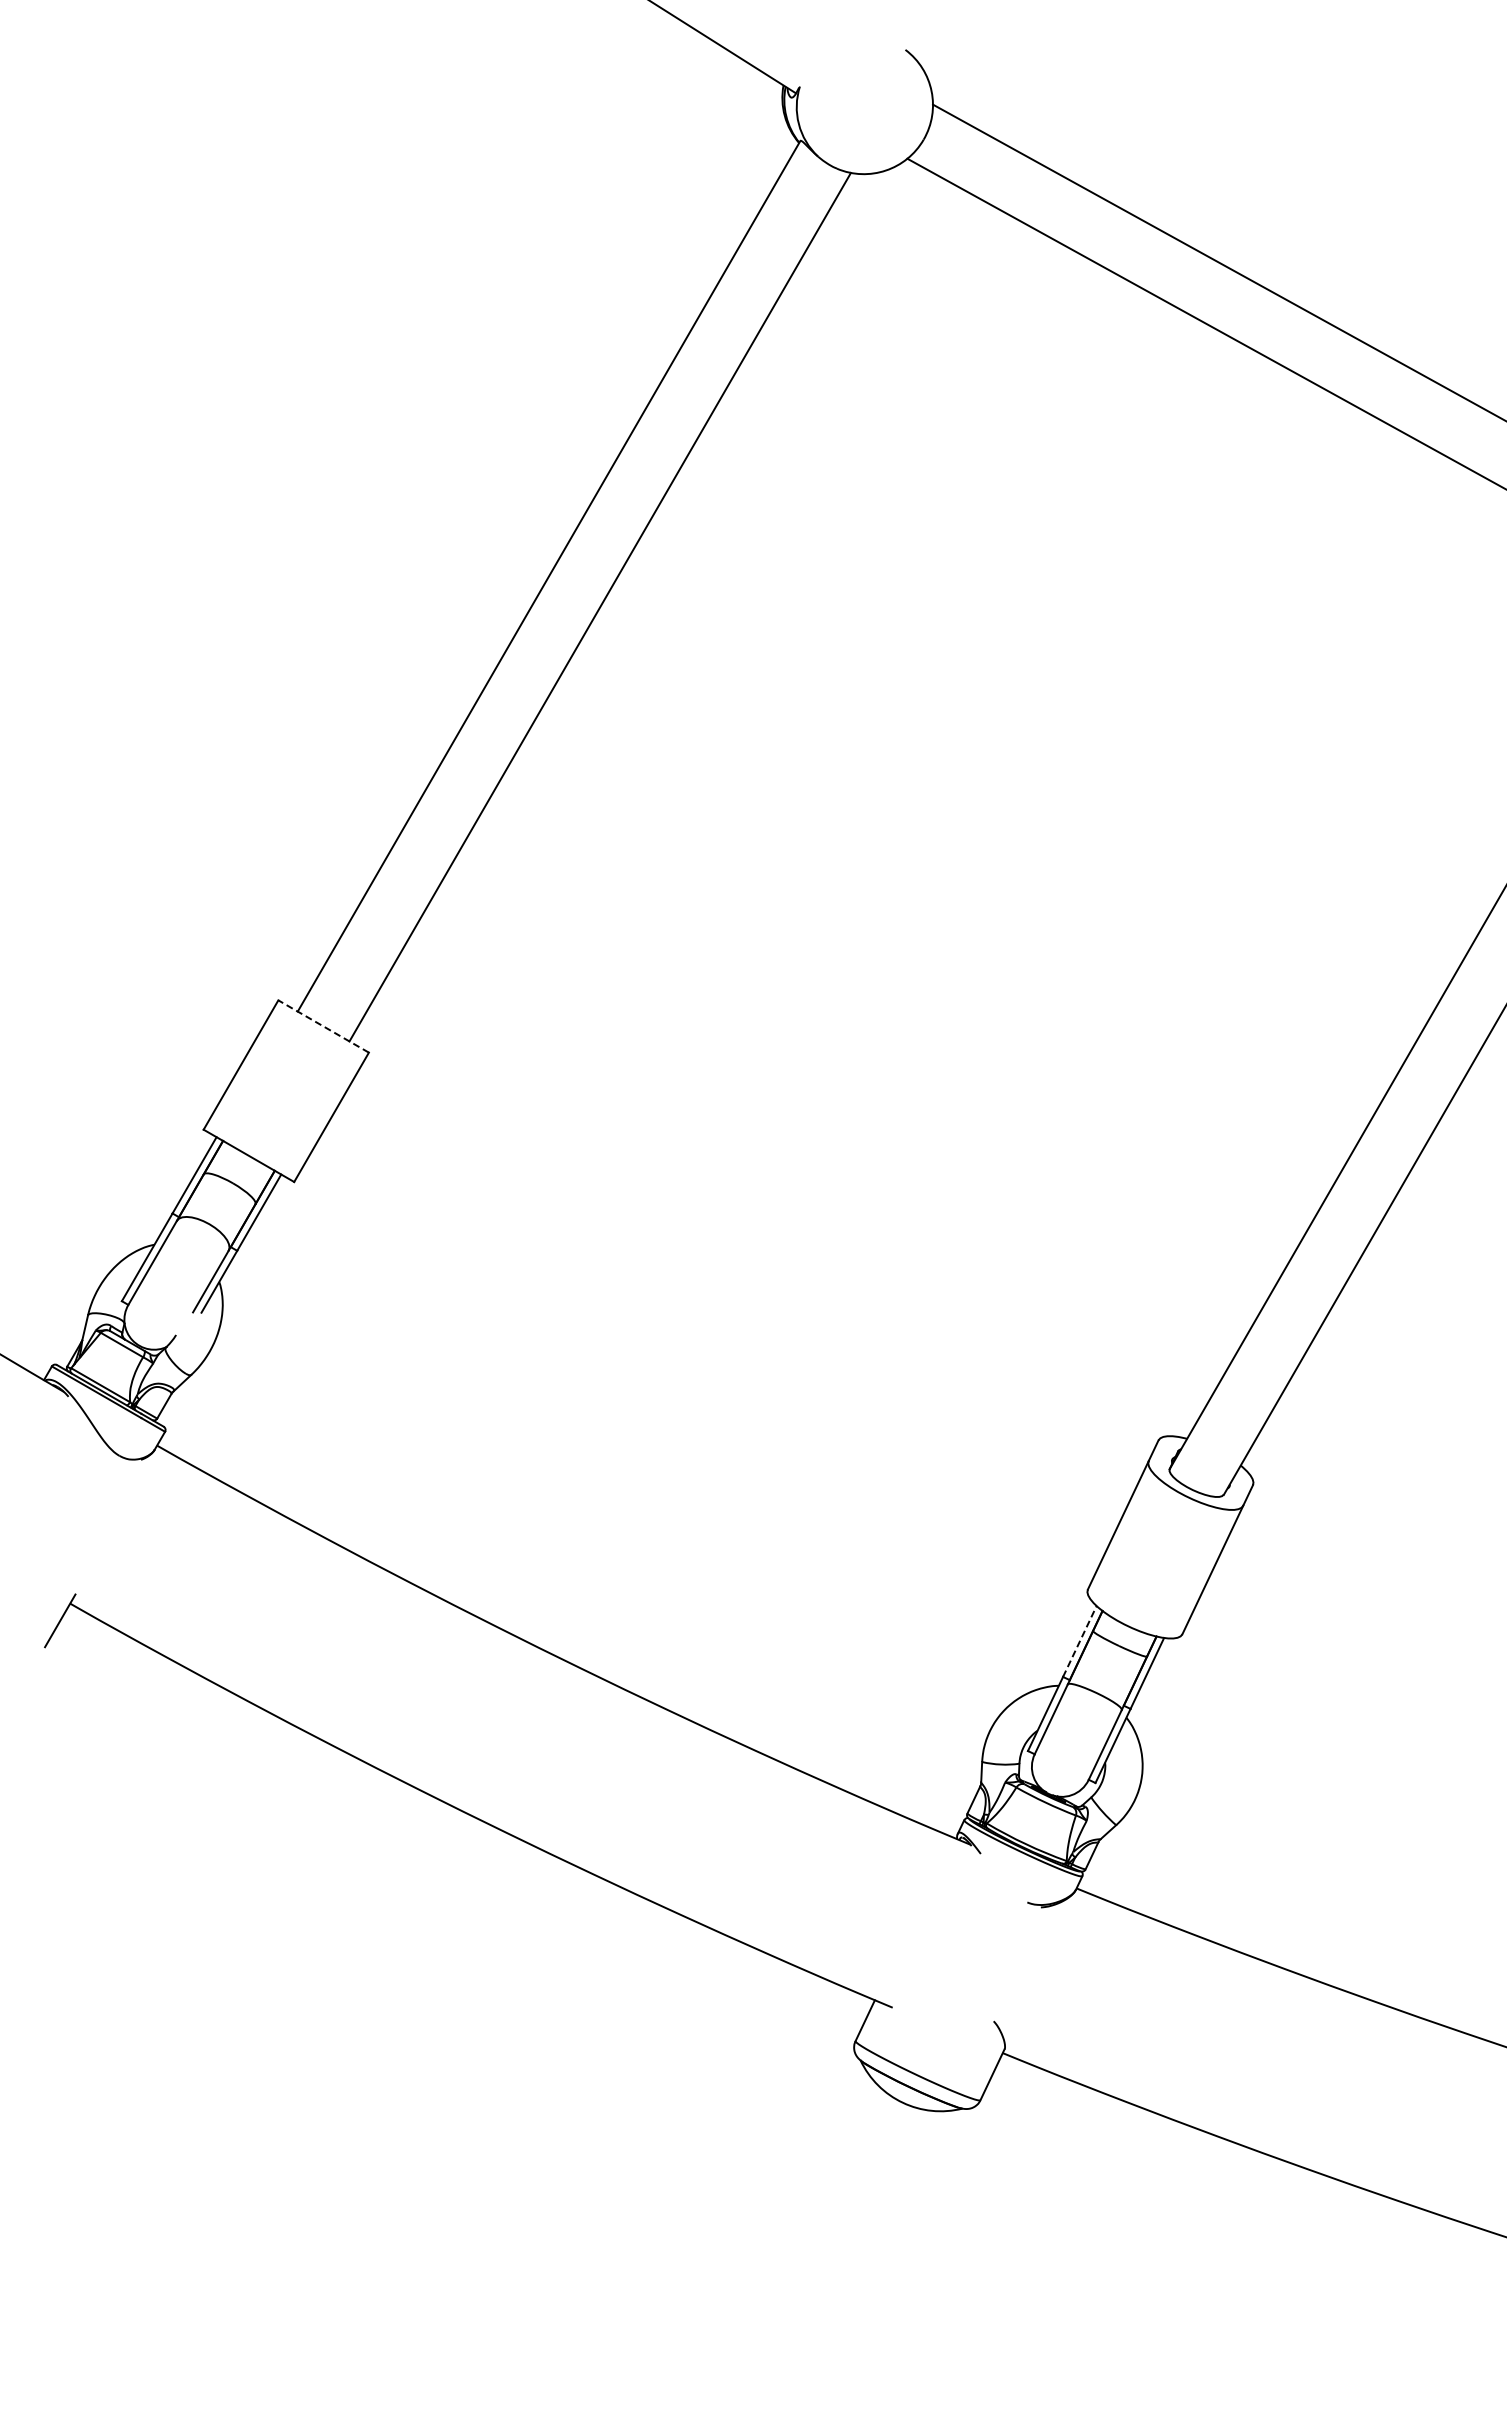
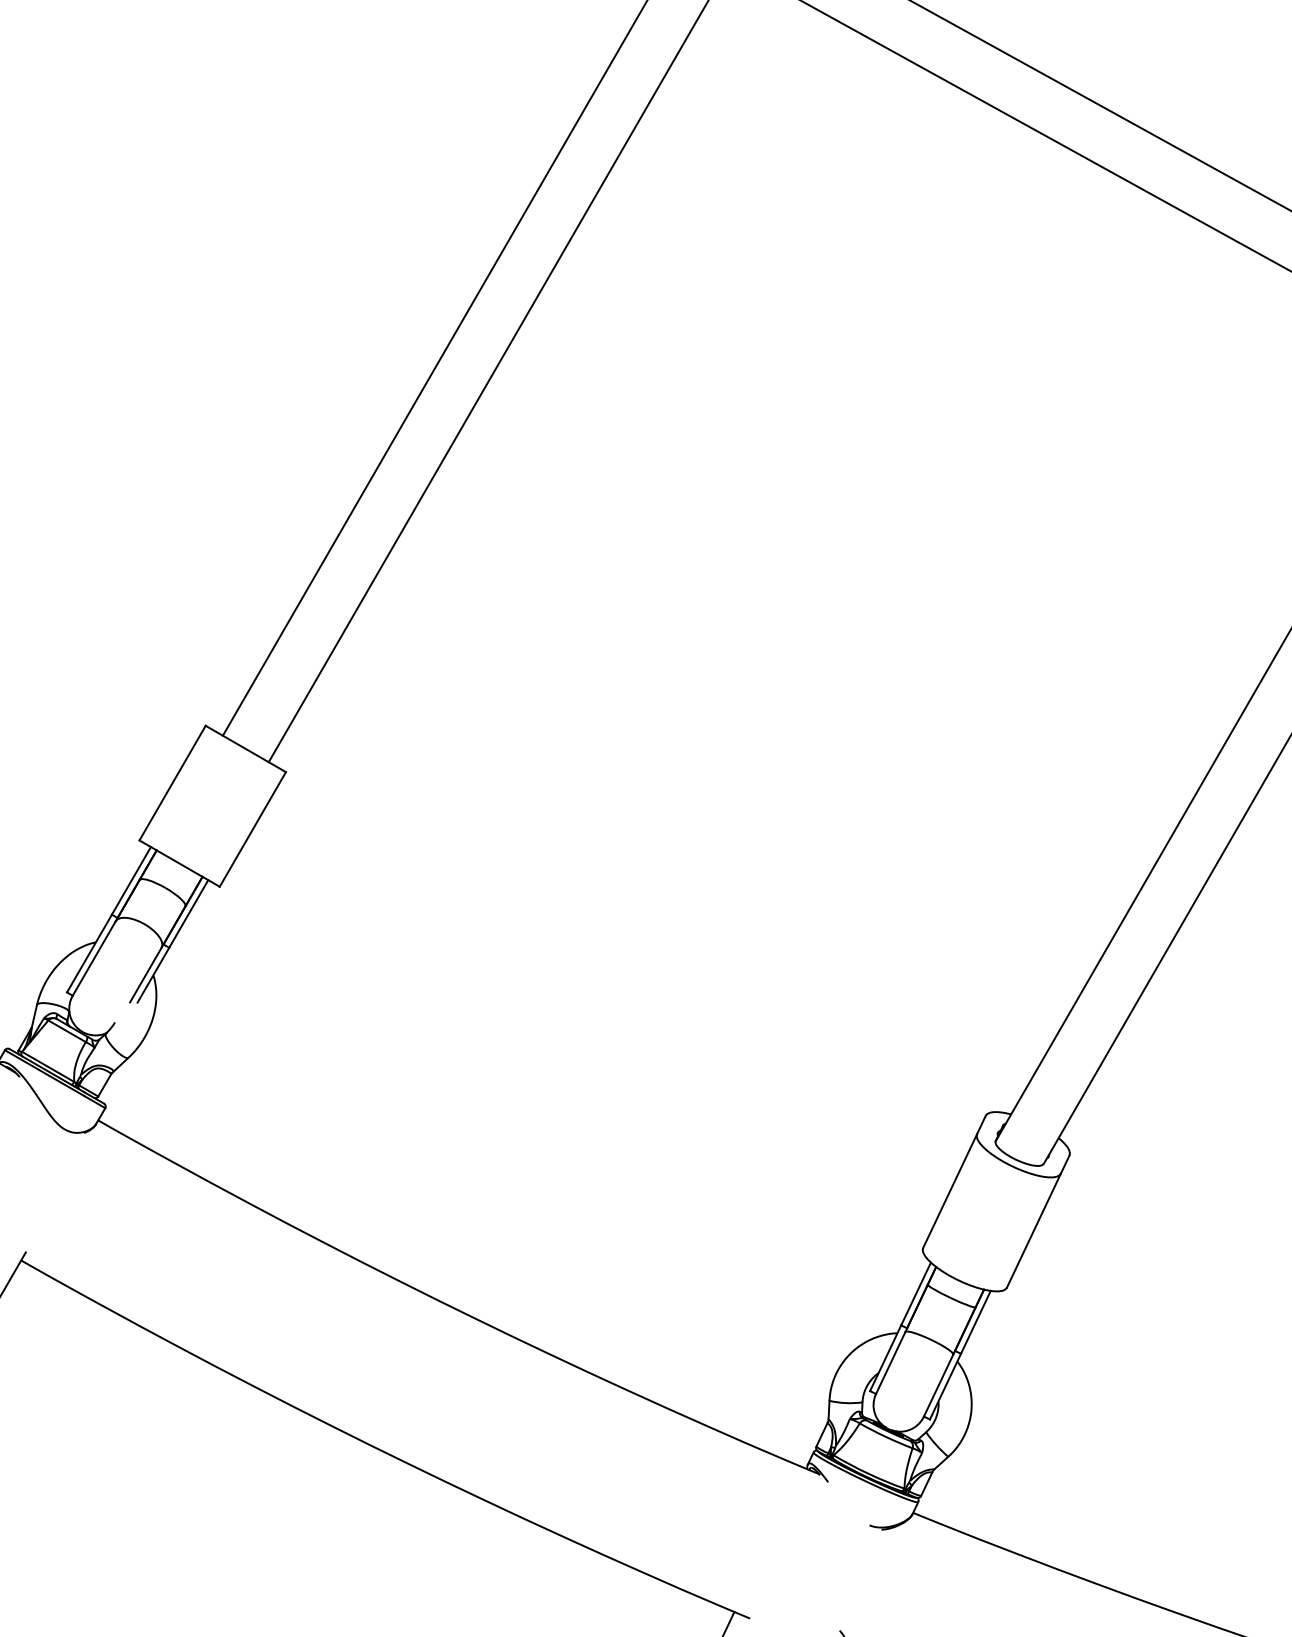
line: (323, 1026) -> (245, 748), dashed -> solid
line: (1080, 1641) -> (916, 1294), dashed -> solid

